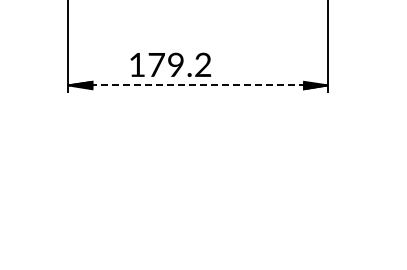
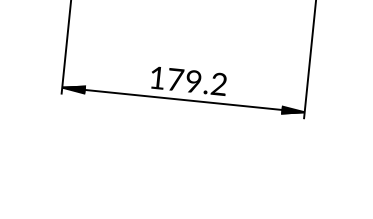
text: (170, 64) -> (188, 80), moved
line: (198, 85) -> (183, 100), dashed -> solid

